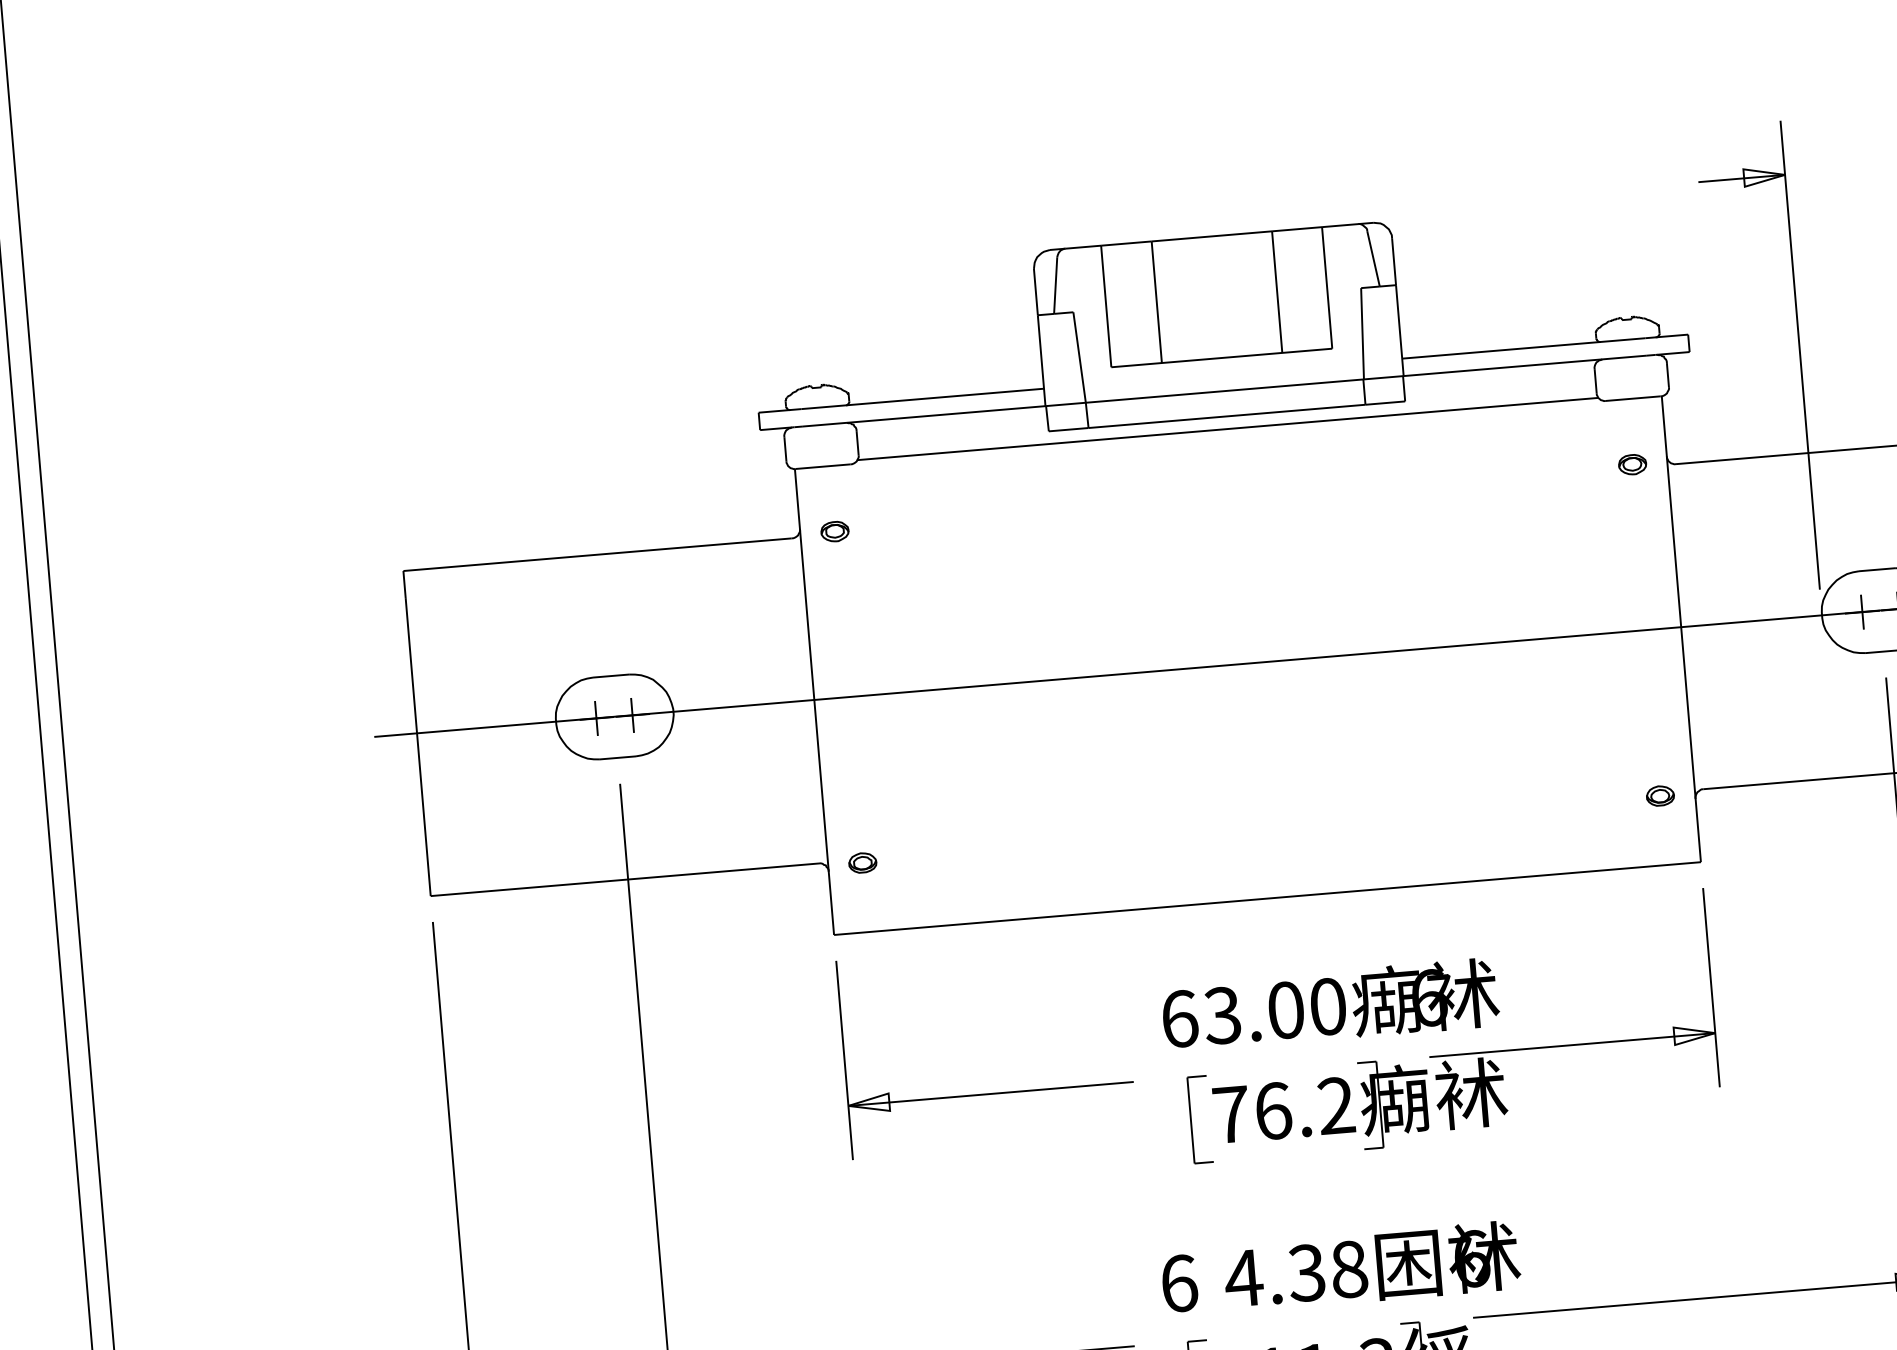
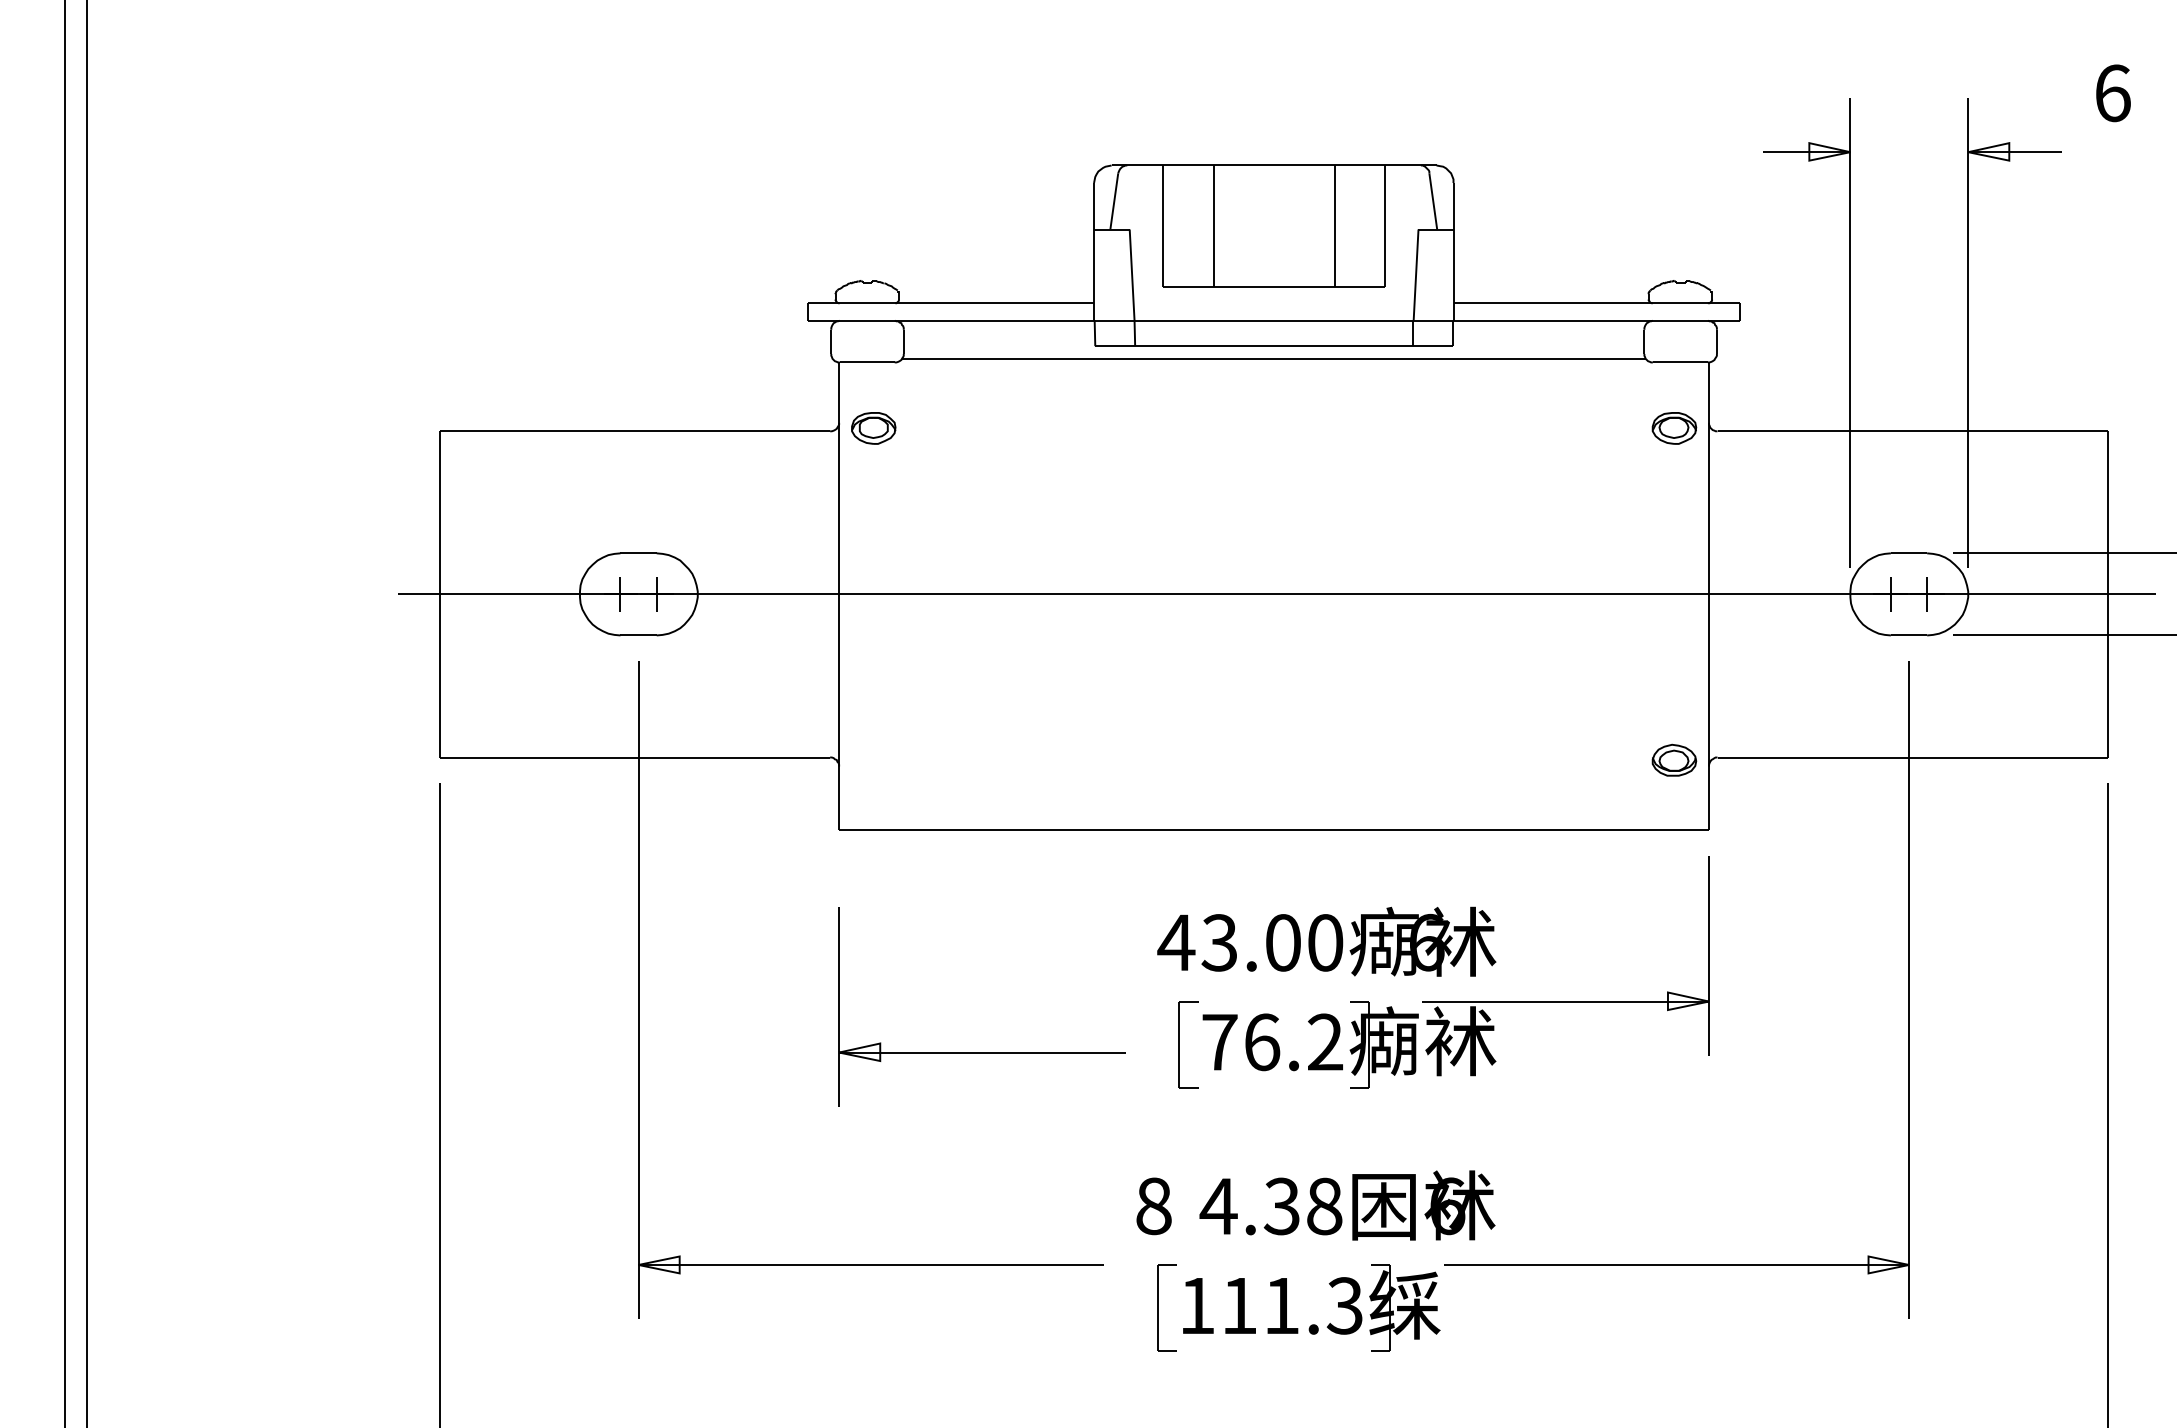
part: (1631, 464) -> (1673, 427), size x1.6
part: (834, 531) -> (873, 427), size x1.6
part: (1659, 795) -> (1673, 760), size x1.6
part: (862, 862) -> (873, 760), removed
text: (1179, 1018) -> (1176, 942), 6 -> 4
part: (990, 1093) -> (981, 1052), moved
text: (1178, 1283) -> (1153, 1206), 6 -> 8

